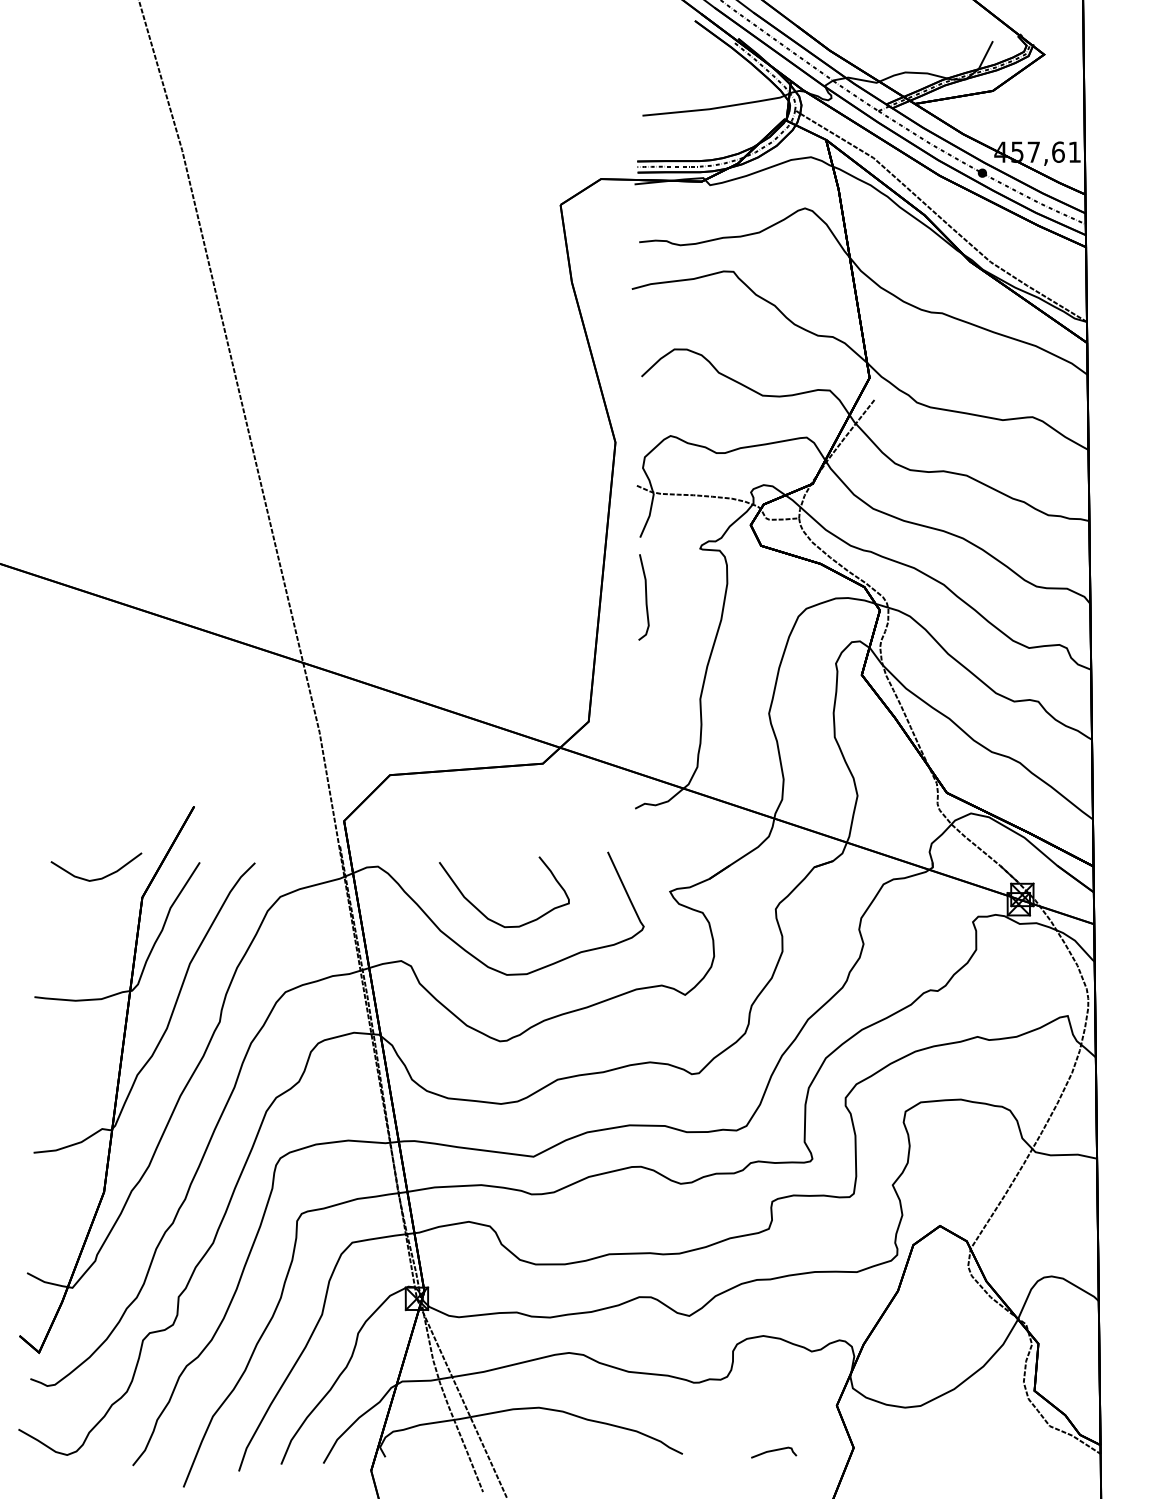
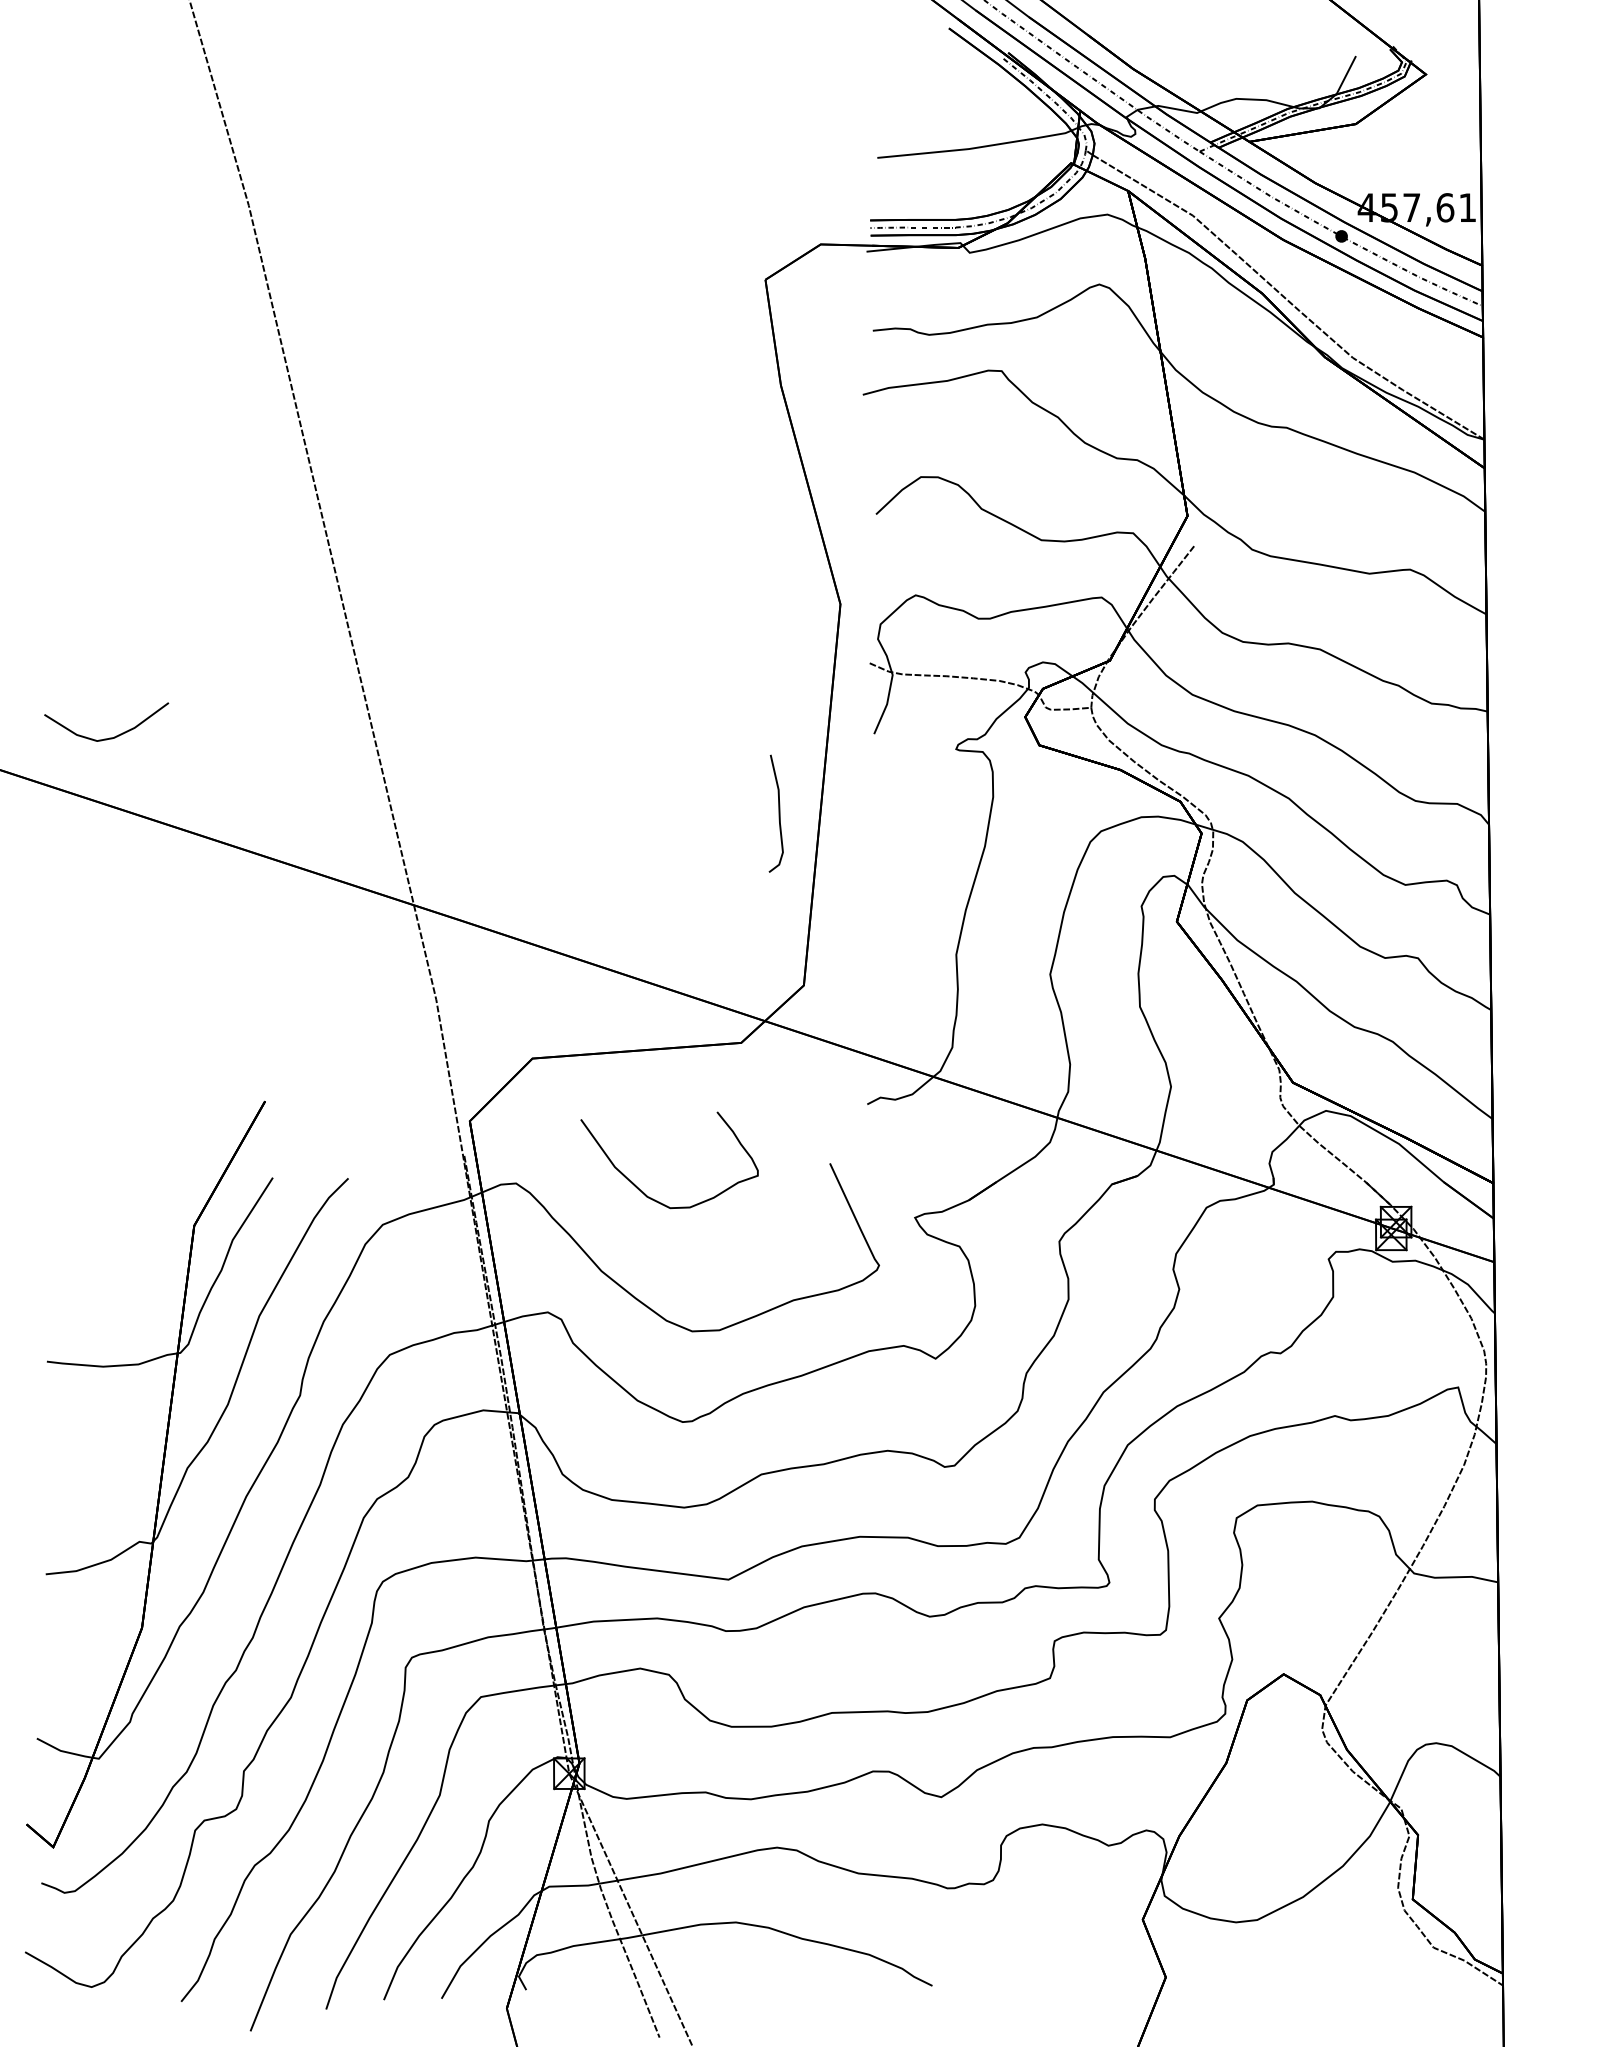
curve: (645, 597) -> (778, 813), moved
curve: (98, 878) -> (109, 737), moved
curve: (485, 914) -> (643, 1191), moved
curve: (772, 1451) -> (1055, 1982), removed

